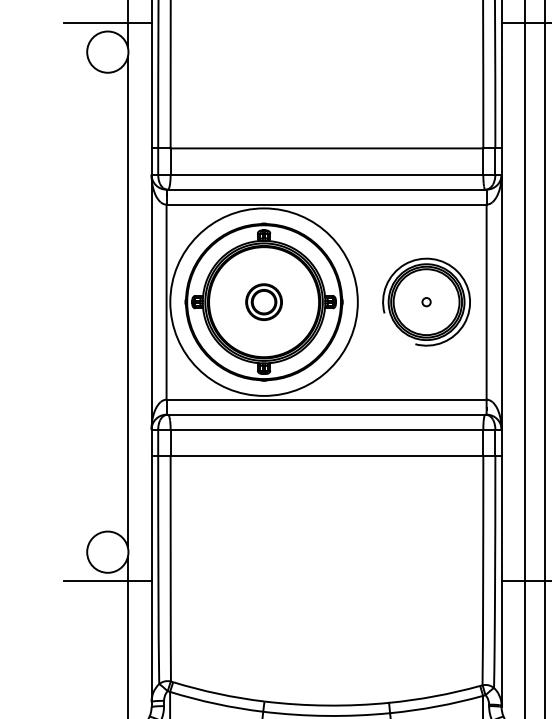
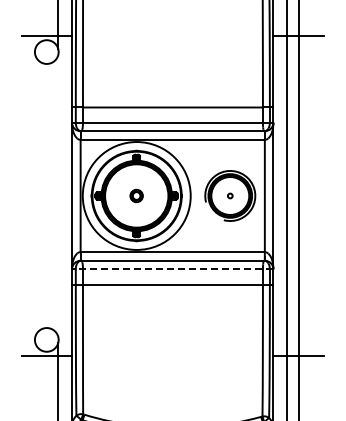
line: (128, 301) -> (58, 195), removed
part: (263, 301) -> (136, 195), size x0.6
line: (326, 429) -> (172, 269), solid -> dashed

